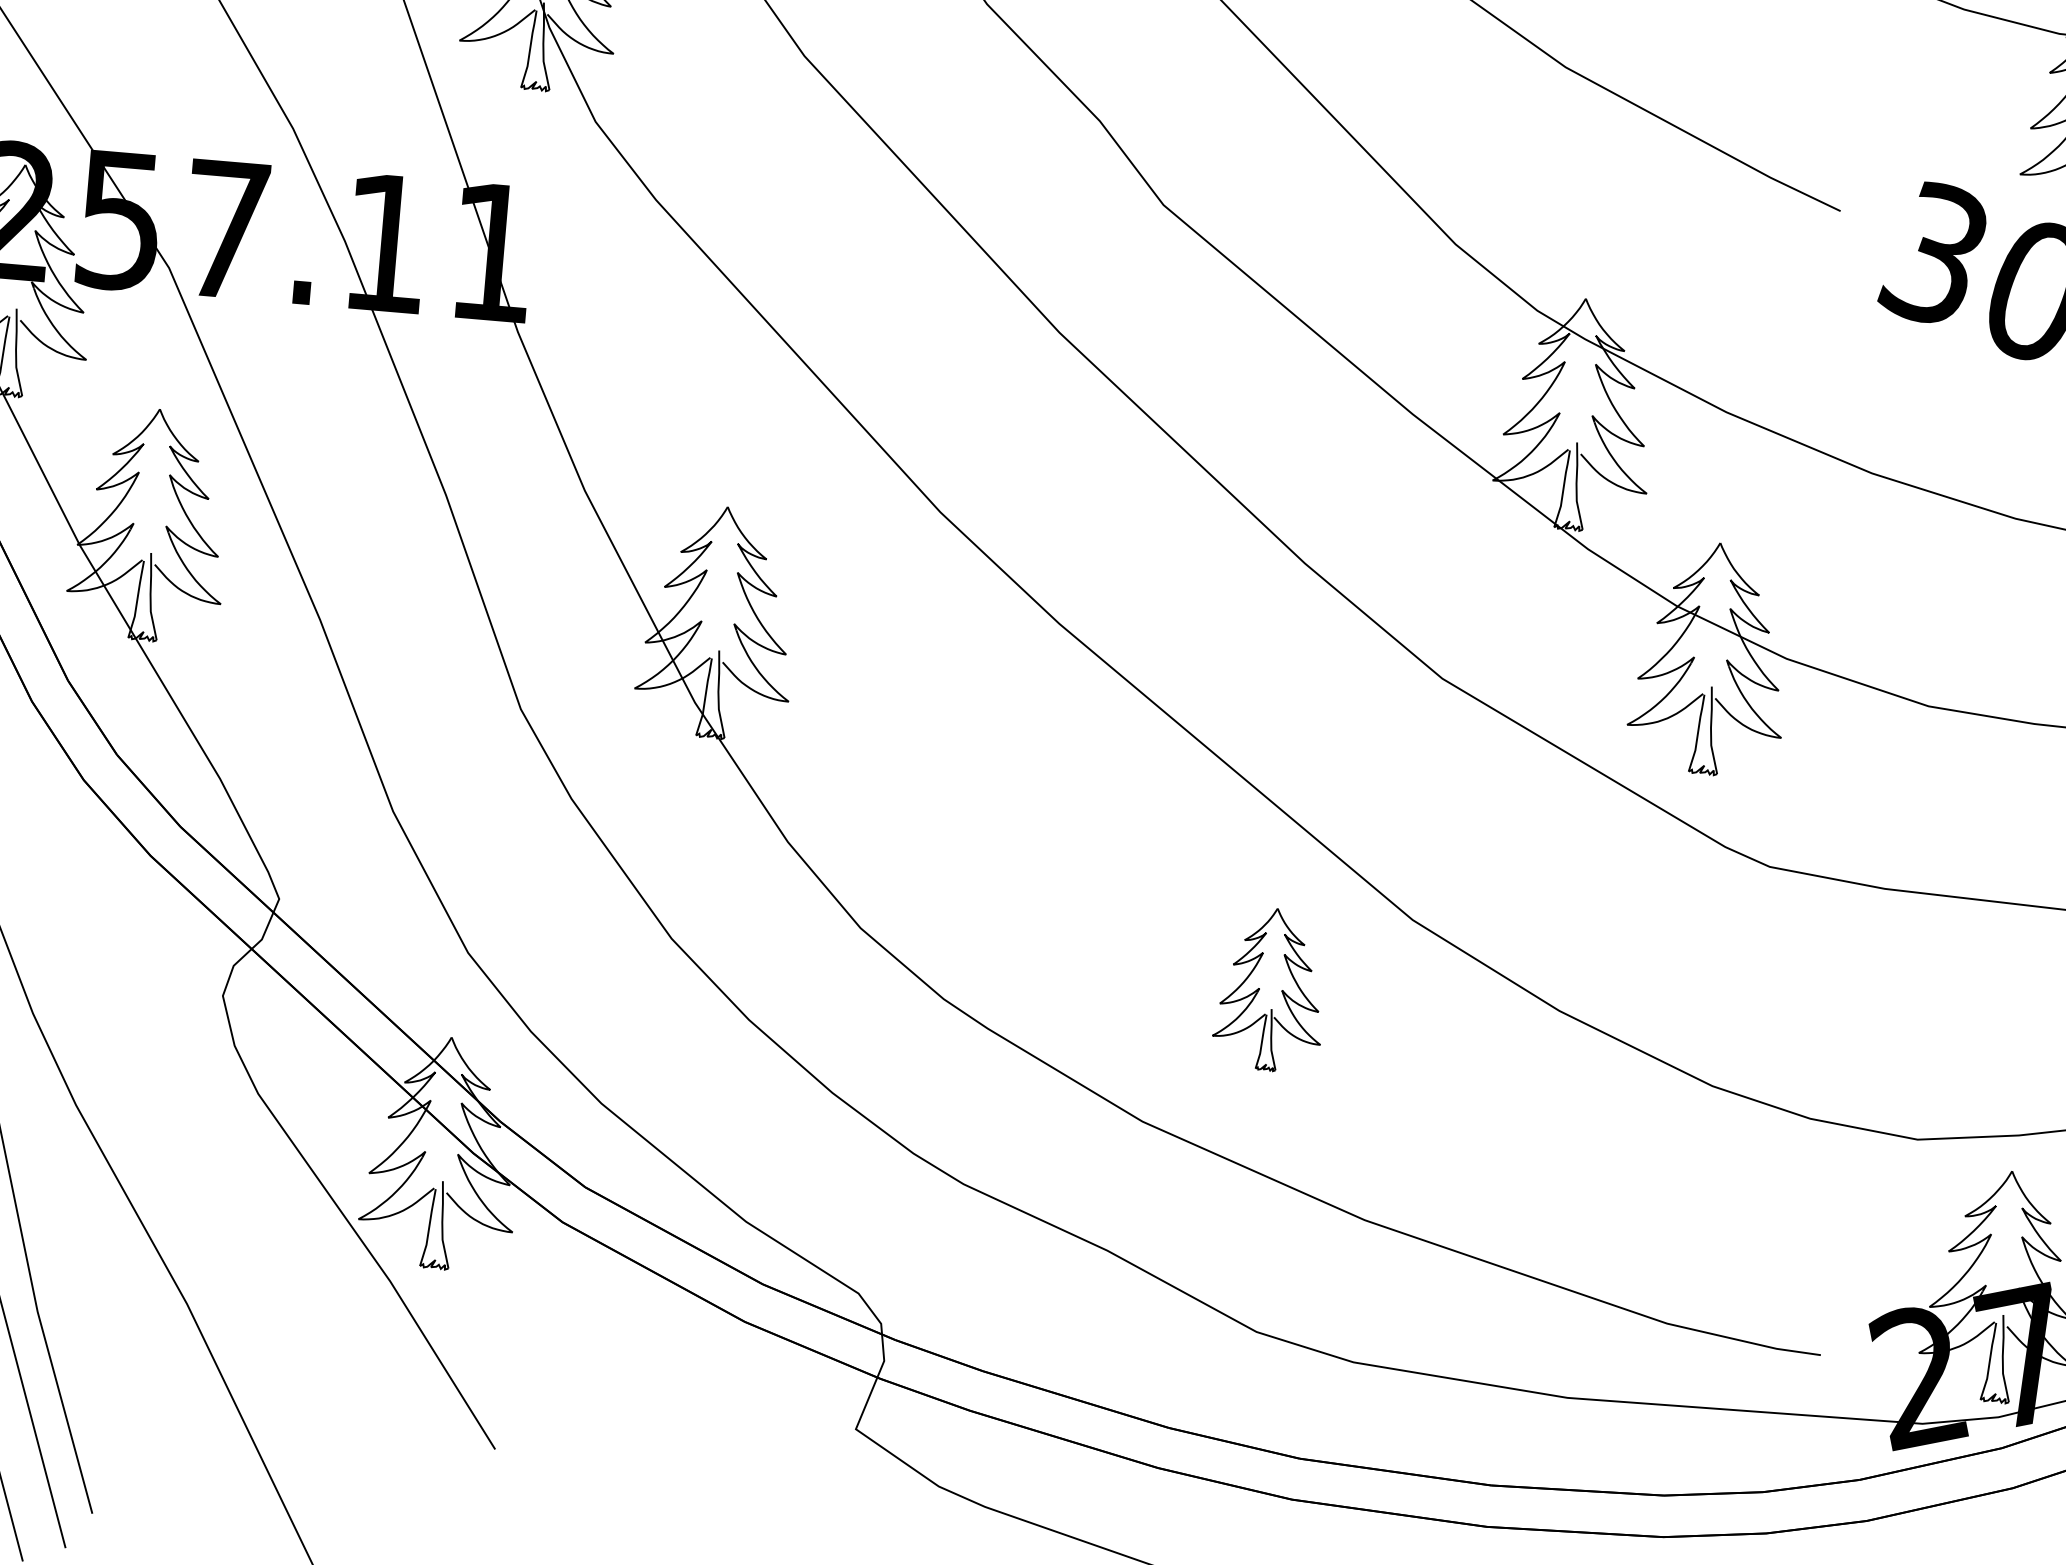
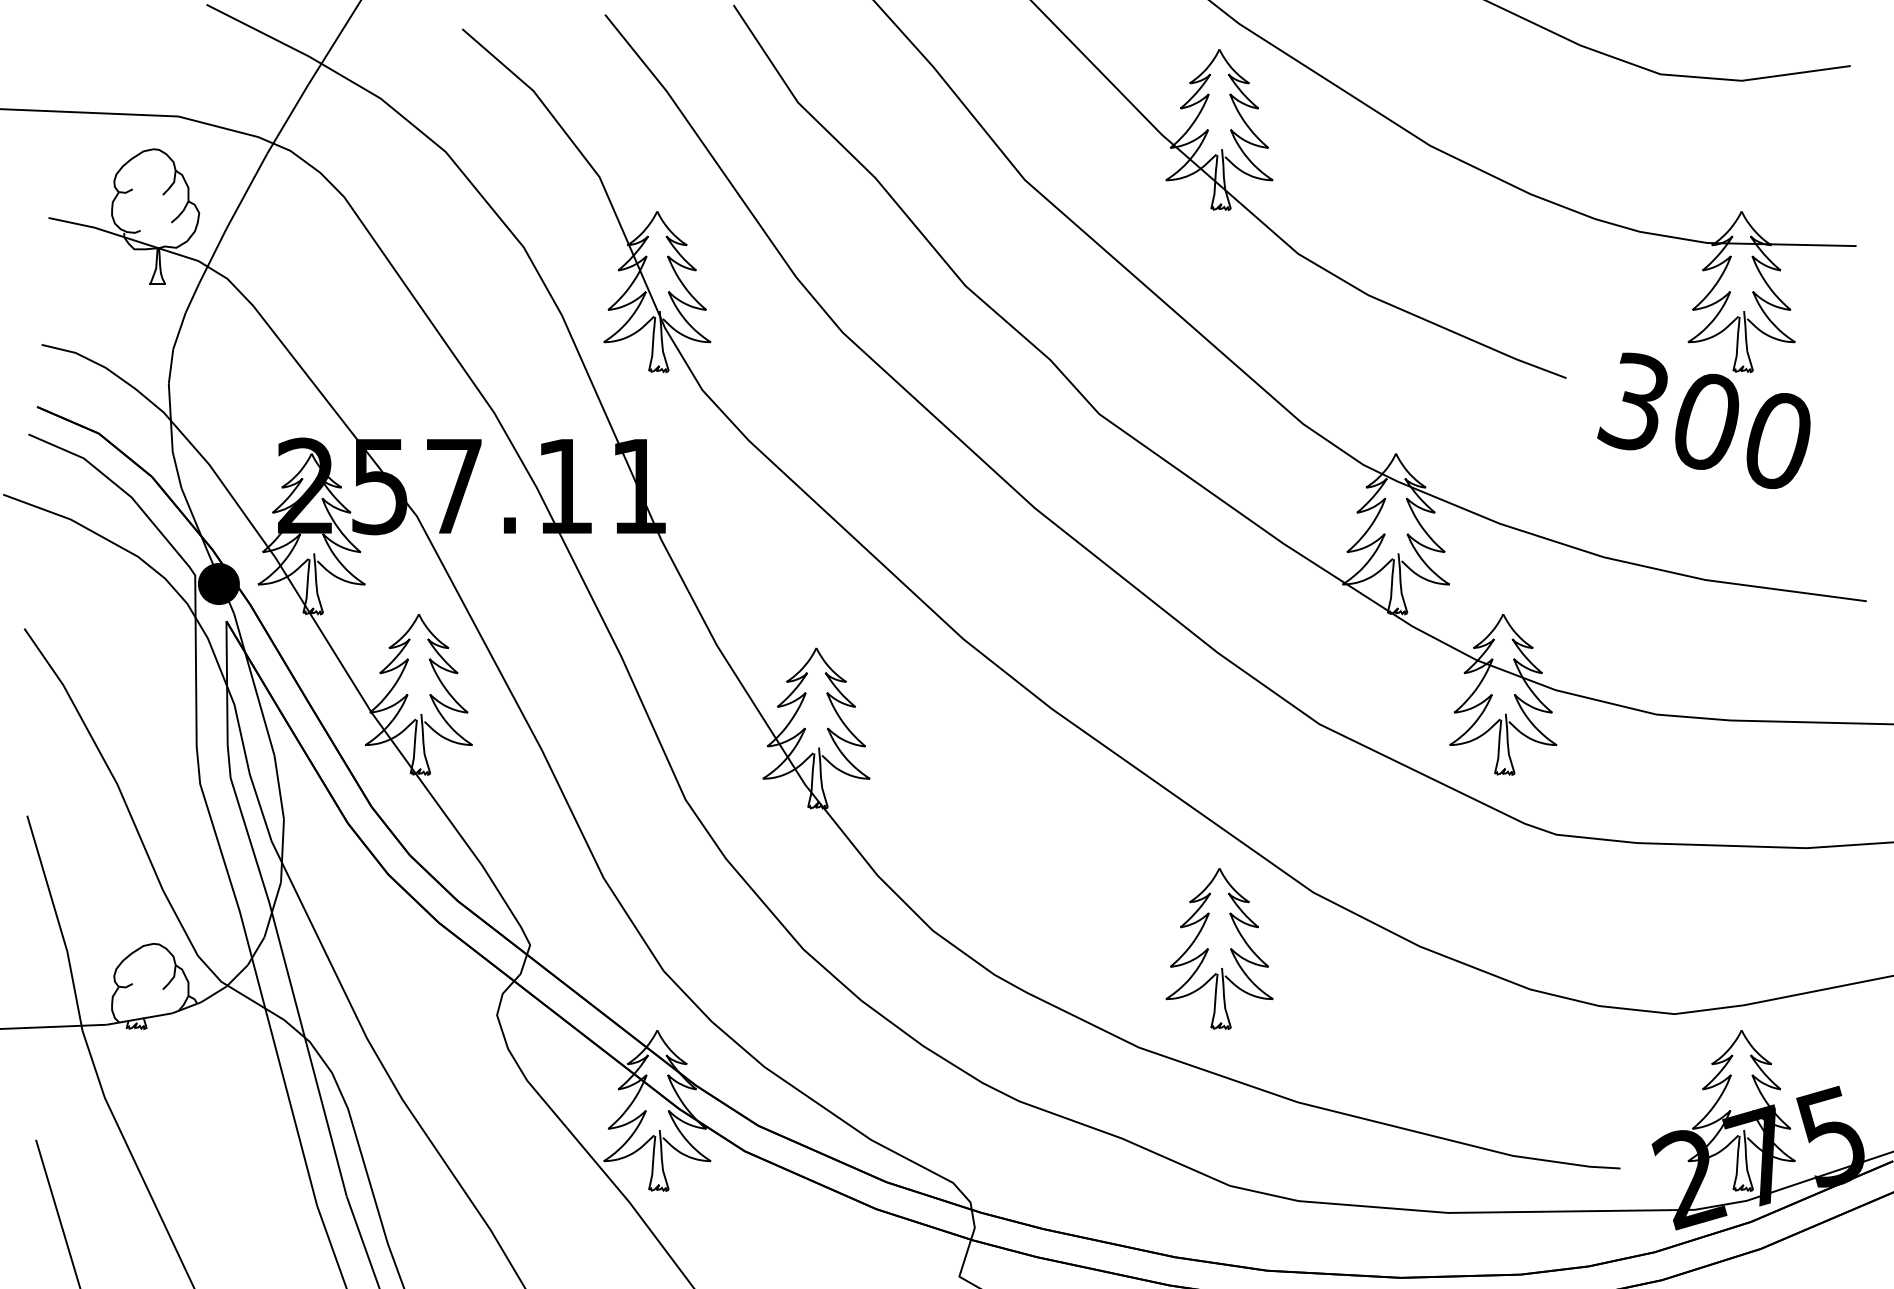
part: (1270, 989) -> (1219, 948), size x1.43

